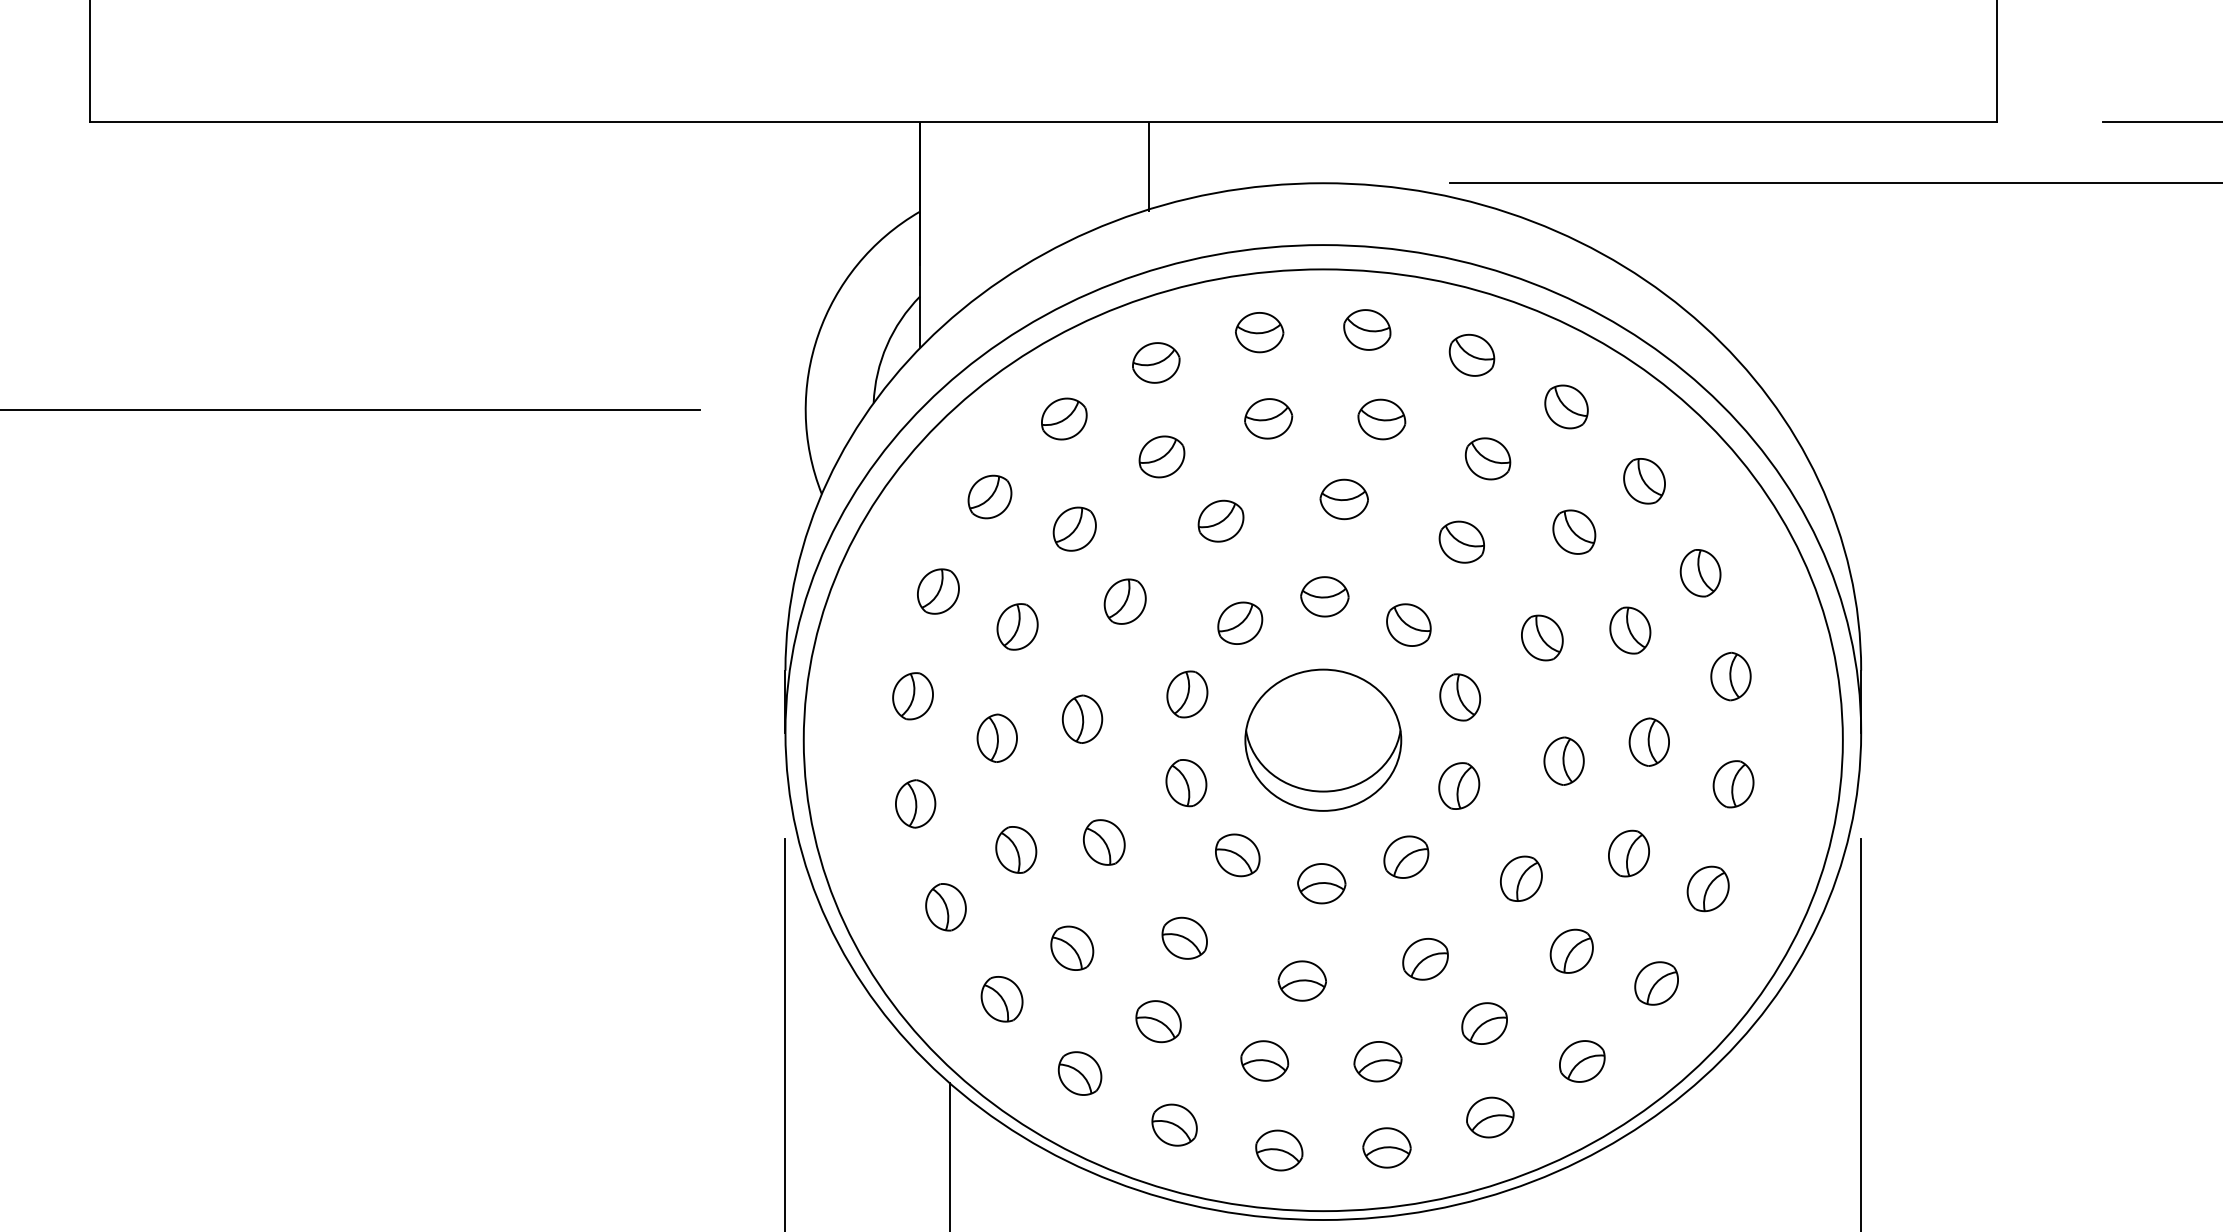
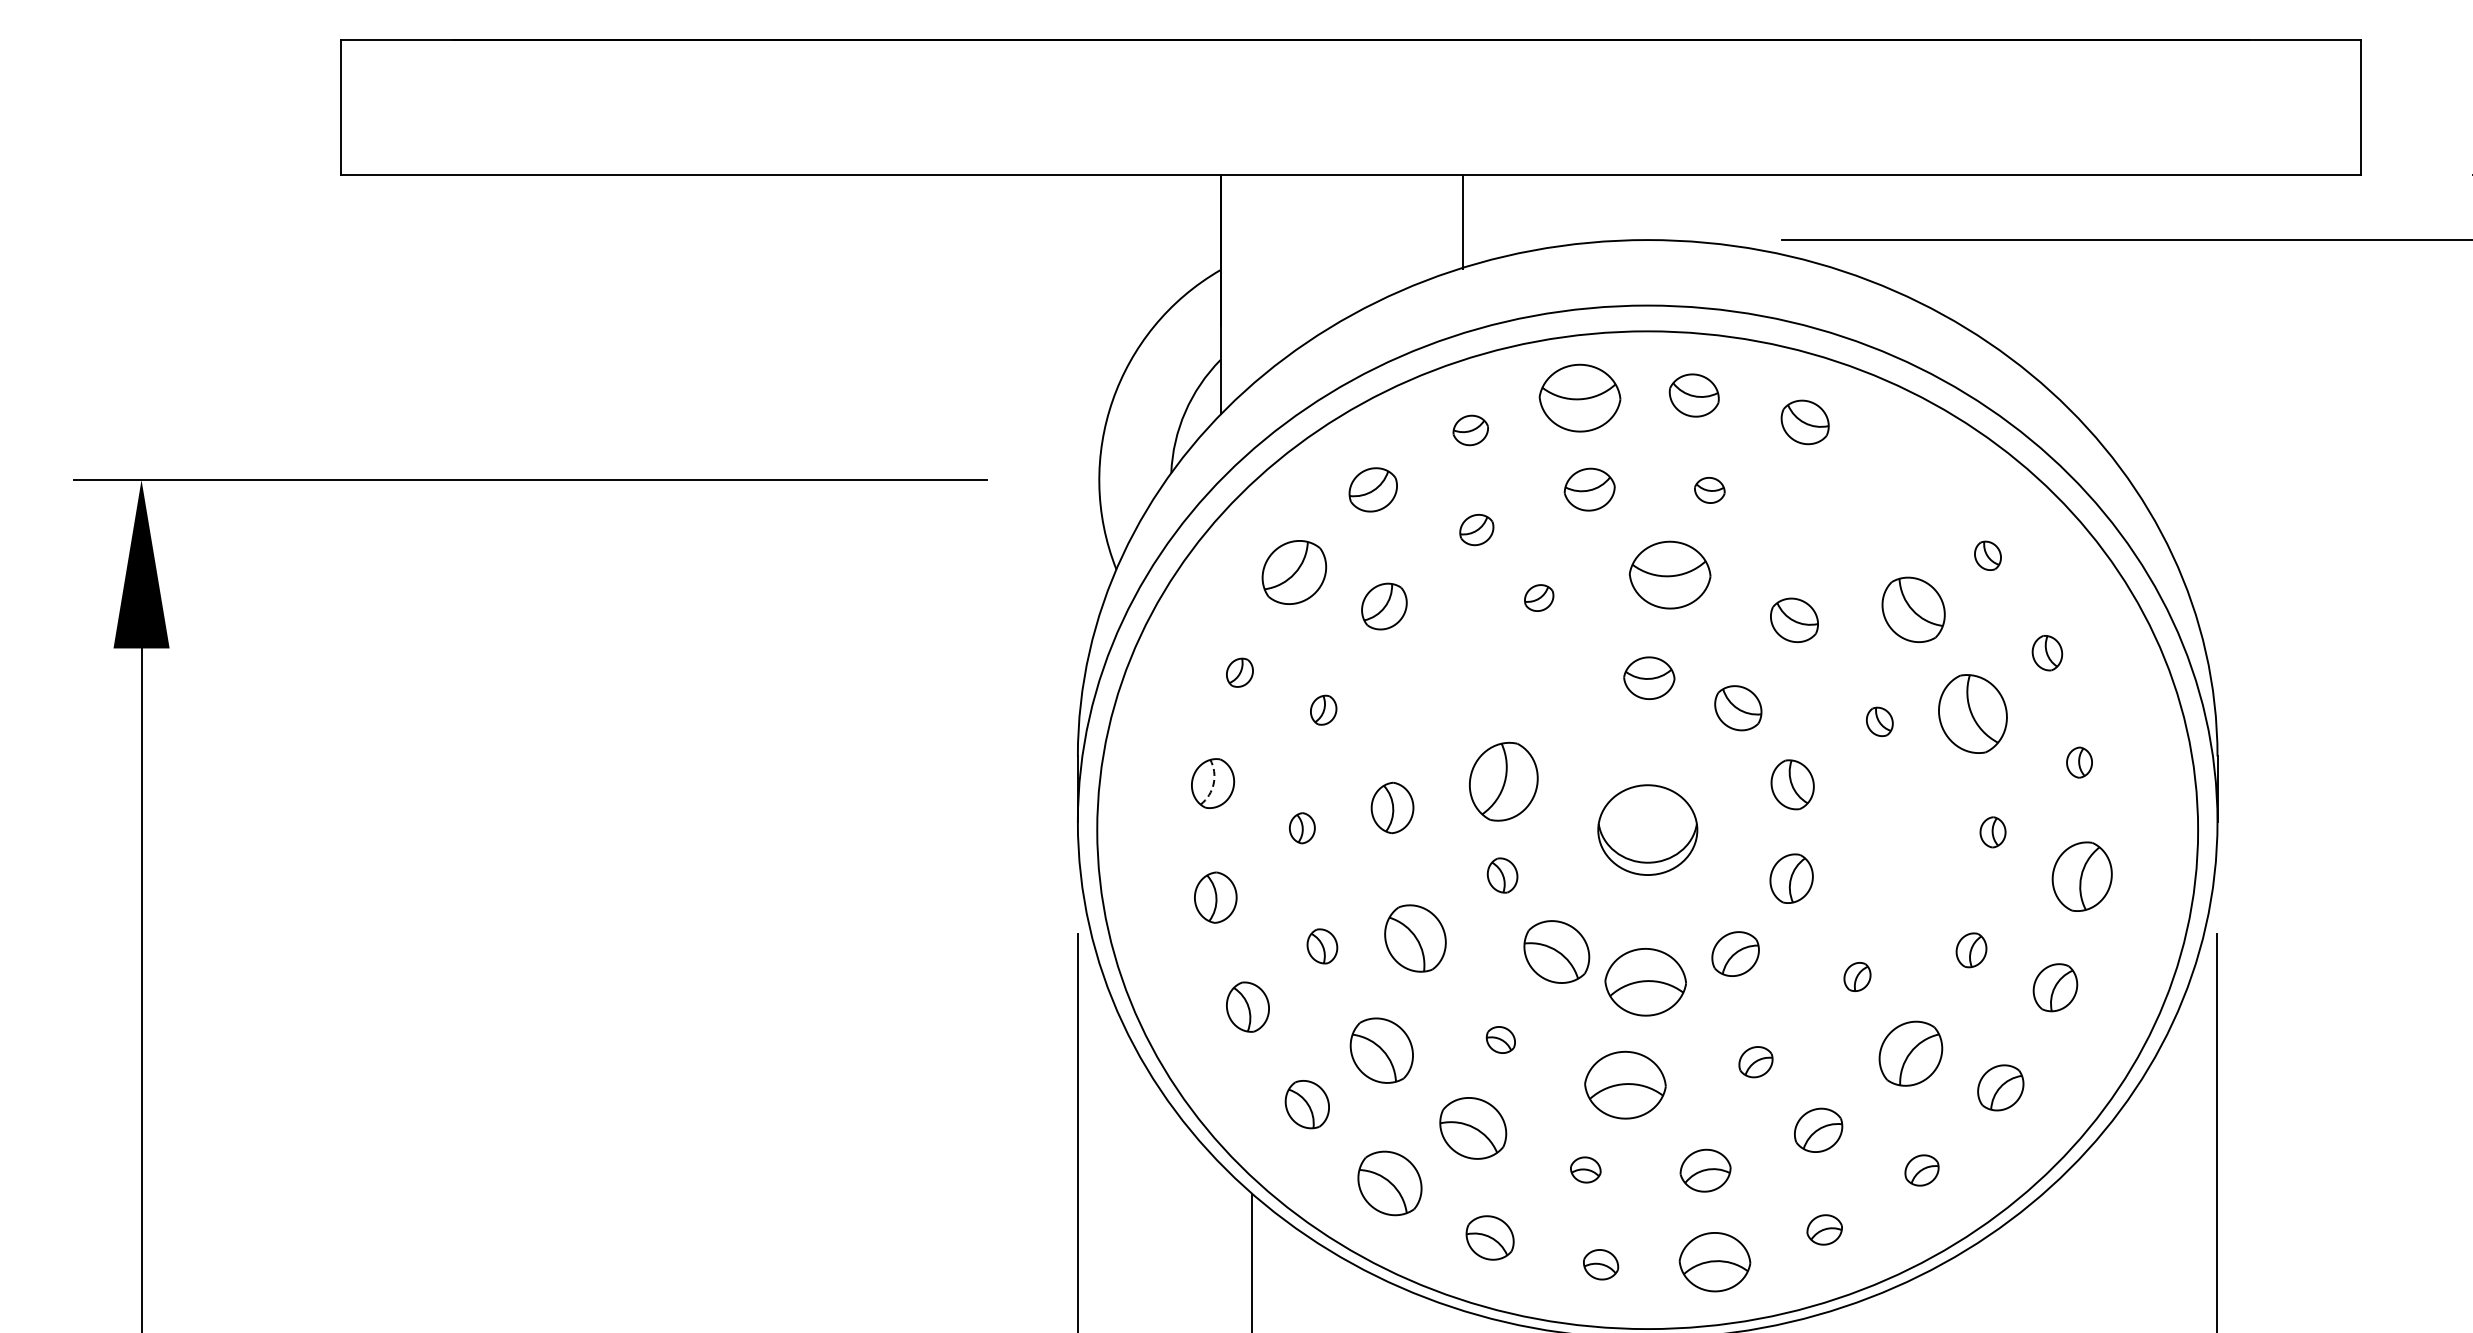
part: (1259, 332) -> (1580, 398), size x1.6
part: (1156, 362) -> (1470, 430), size x0.7
part: (1566, 406) -> (1905, 476), removed
part: (1381, 419) -> (1709, 490), size x0.6
part: (1161, 456) -> (1476, 529), size x0.7
part: (1487, 458) -> (1821, 531), removed
part: (1644, 480) -> (1987, 555), size x0.6
part: (989, 497) -> (1294, 572), size x1.4
part: (1343, 498) -> (1669, 574), size x1.6
part: (1220, 520) -> (1538, 597), size x0.6
part: (1574, 531) -> (1913, 609), size x1.4
part: (1700, 572) -> (2047, 652), size x0.7
part: (938, 591) -> (1239, 672), size x0.6
part: (1124, 601) -> (1437, 683), removed
part: (1240, 623) -> (1559, 706), removed
part: (1017, 627) -> (1323, 710), size x0.6
part: (1629, 630) -> (1972, 713), size x1.6
part: (1542, 637) -> (1879, 721), size x0.6
part: (1730, 676) -> (2079, 762), size x0.6
part: (1187, 694) -> (1503, 781), size x1.6
arc: (913, 697) -> (1213, 784), solid -> dashed
part: (997, 738) -> (1302, 828), size x0.6
part: (1323, 739) -> (1647, 829), size x0.6
part: (1648, 742) -> (1992, 832), size x0.6
part: (1563, 761) -> (1902, 852), removed
part: (1186, 783) -> (1502, 875), size x0.7
part: (1733, 783) -> (2082, 876), size x1.4
part: (1104, 842) -> (1415, 938), size x1.4
part: (1016, 850) -> (1322, 946), size x0.7
part: (1628, 853) -> (1971, 950), size x0.7
part: (1238, 855) -> (1557, 952), size x1.4
part: (1521, 878) -> (1857, 976), size x0.6
part: (1322, 883) -> (1646, 981), size x1.6
part: (1184, 937) -> (1500, 1039), size x0.6
part: (1072, 948) -> (1381, 1050), size x1.4
part: (1571, 951) -> (1910, 1053), size x1.4
part: (1425, 958) -> (1755, 1061), size x0.7
part: (1302, 981) -> (1625, 1085), size x1.6
part: (1157, 1020) -> (1472, 1127), size x1.4
part: (1264, 1060) -> (1585, 1169), size x0.6
part: (1581, 1061) -> (1921, 1170), size x0.7
part: (1079, 1072) -> (1389, 1182), size x1.4
part: (1490, 1117) -> (1824, 1229), size x0.7
part: (1387, 1147) -> (1715, 1261), size x1.4
part: (1278, 1150) -> (1600, 1264), size x0.7

